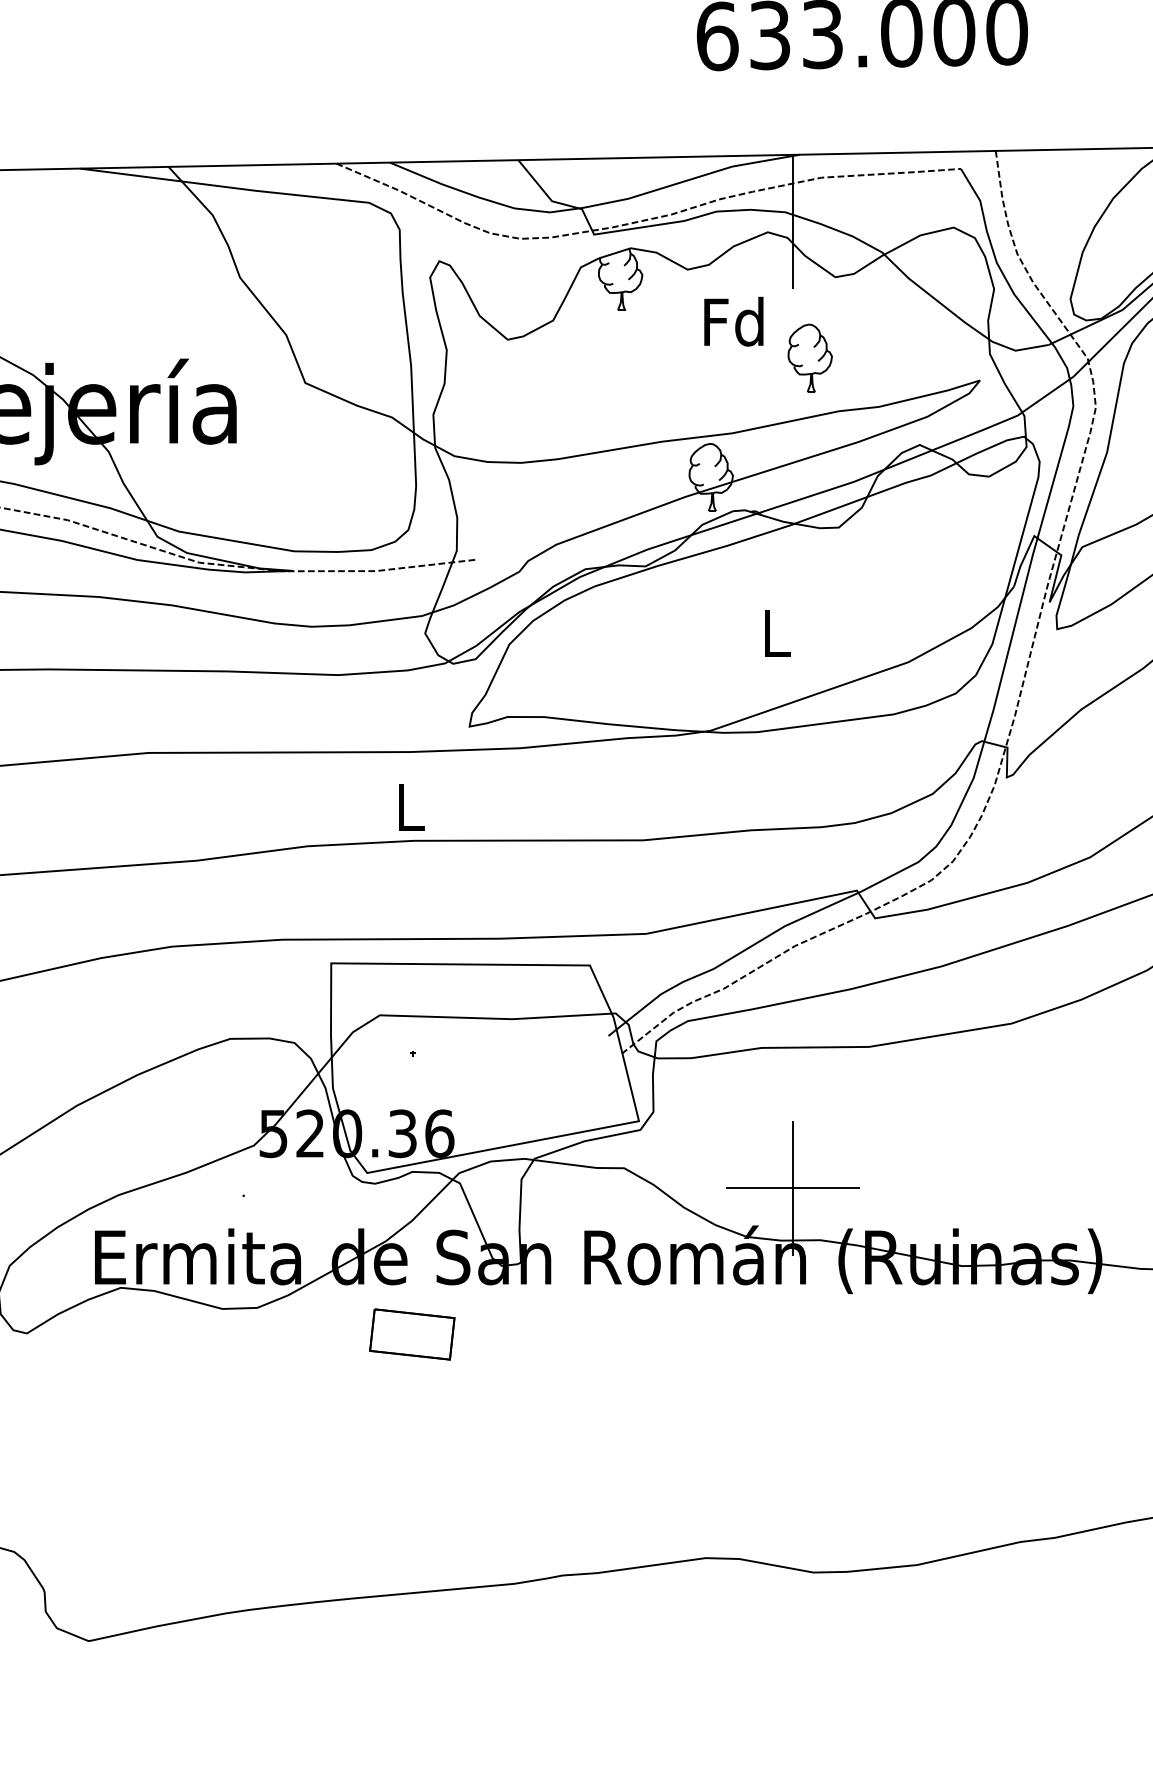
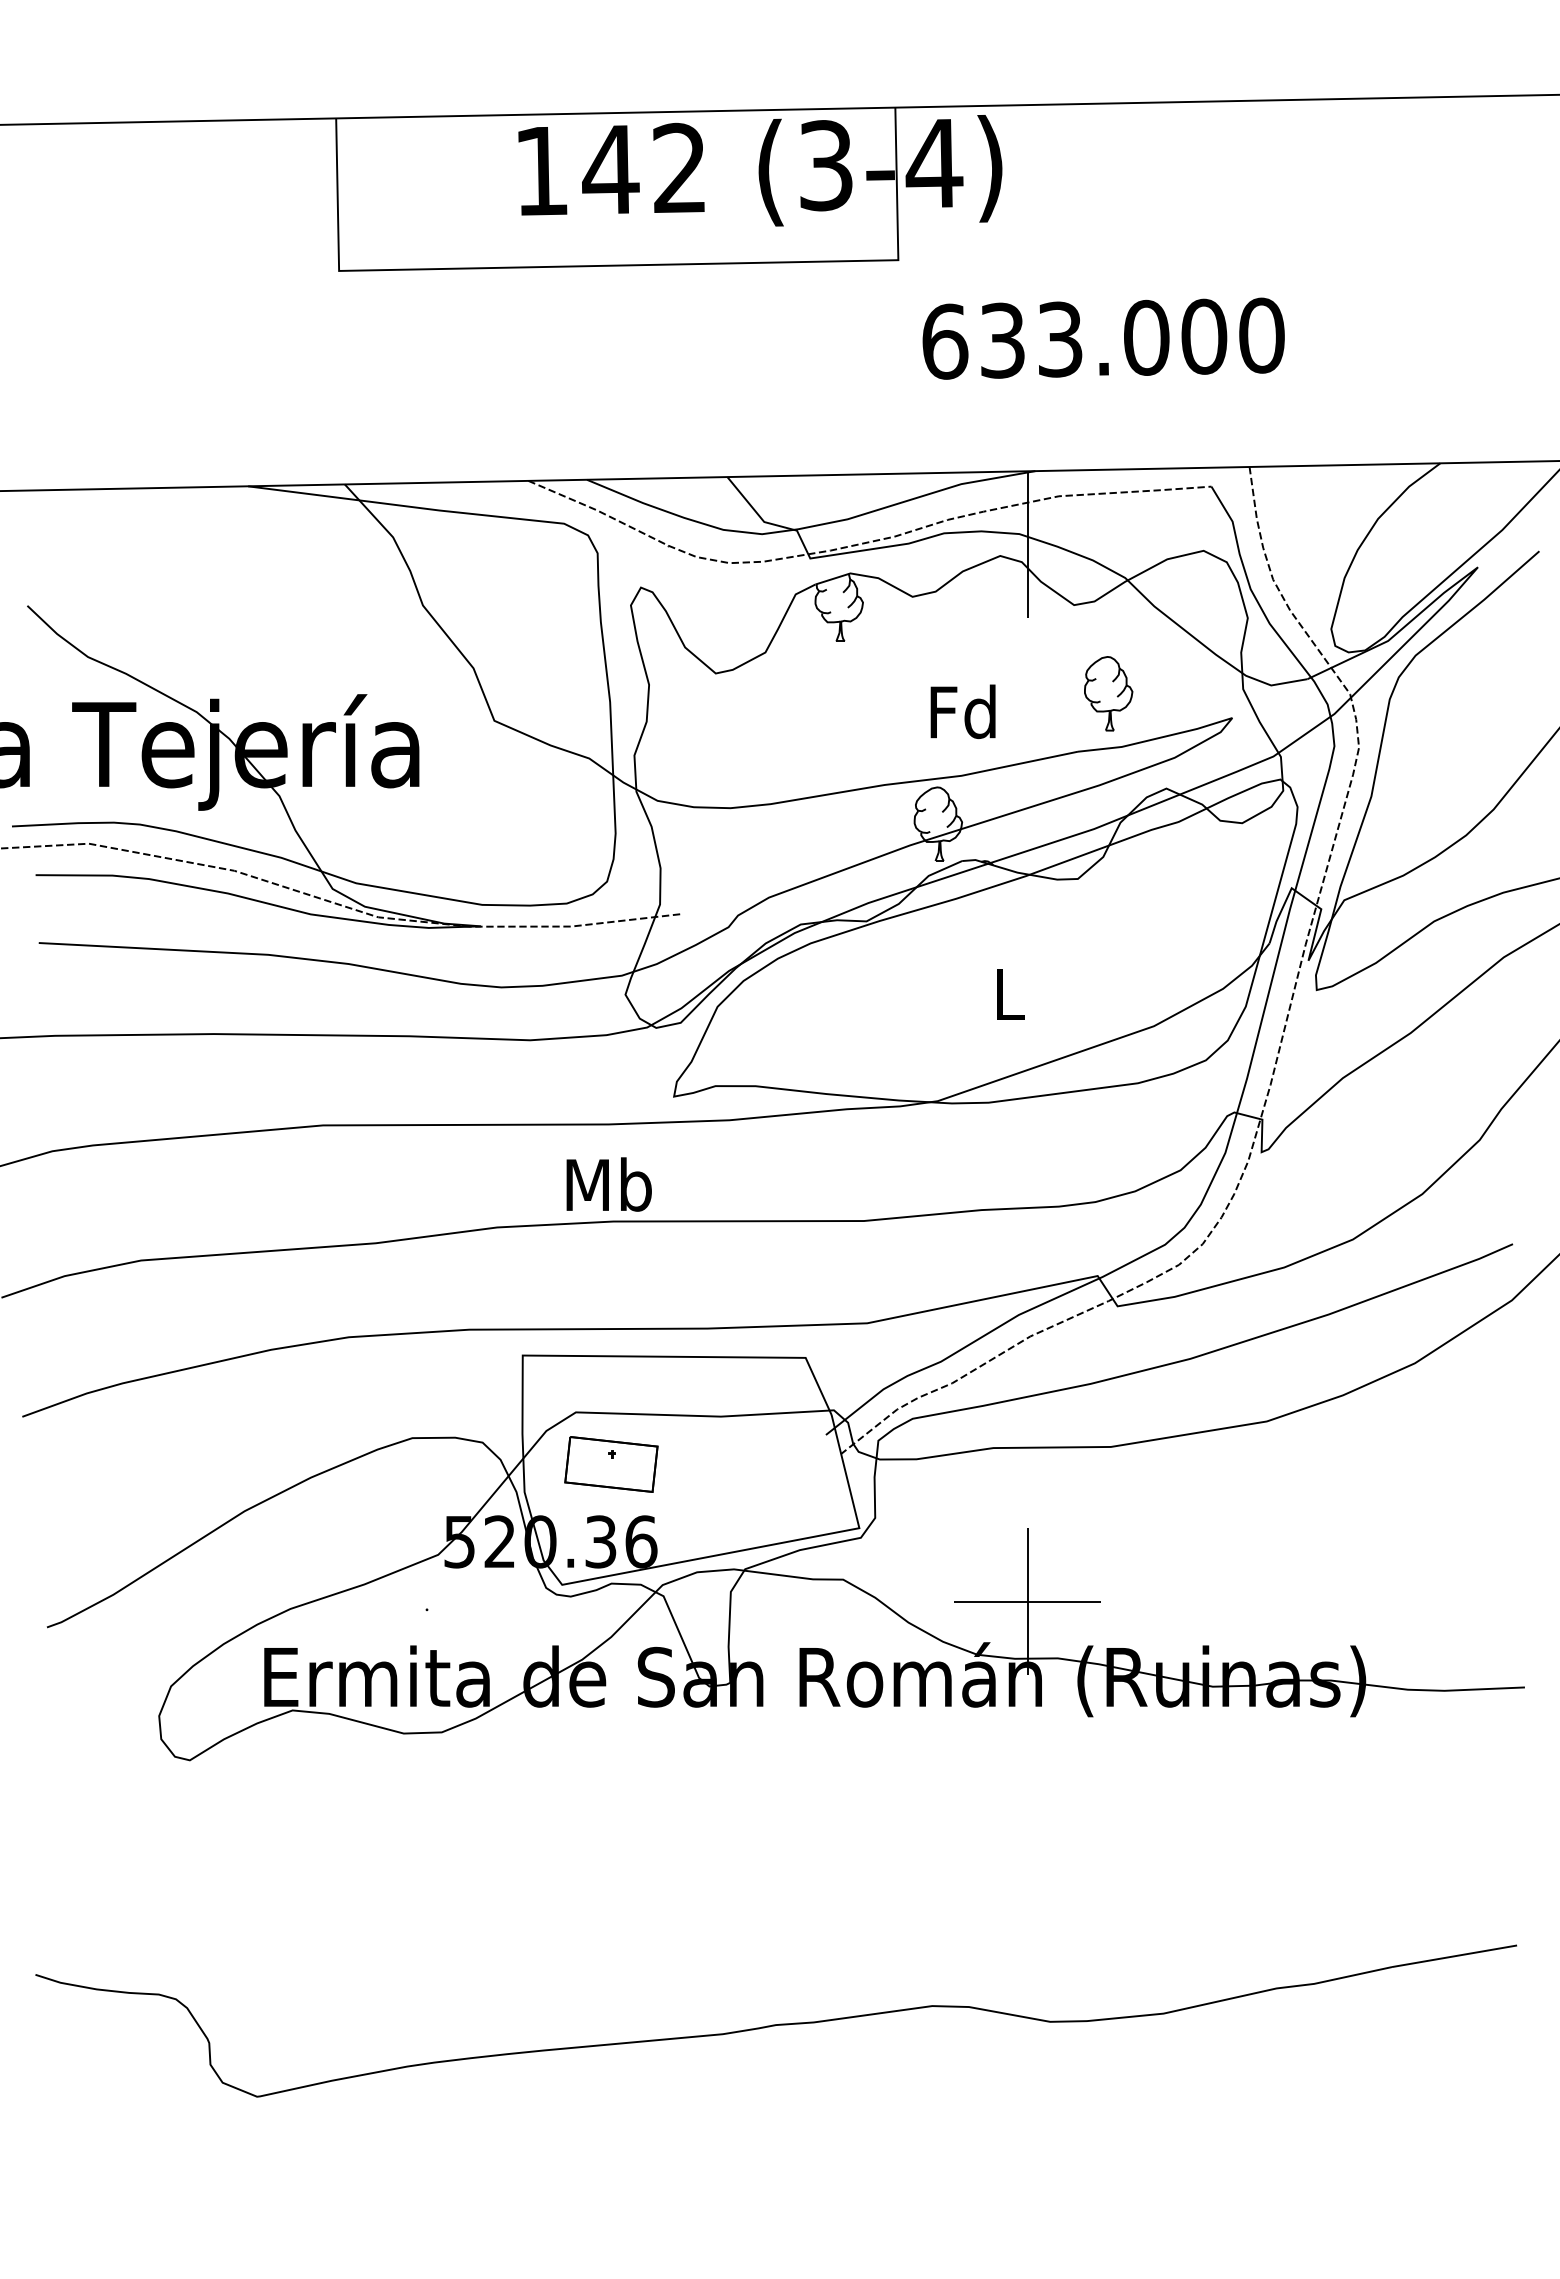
text: (733, 321) -> (962, 711), moved
part: (810, 358) -> (1108, 693), moved
text: (409, 806) -> (608, 1184), L -> Mb
part: (412, 1334) -> (611, 1464), moved

